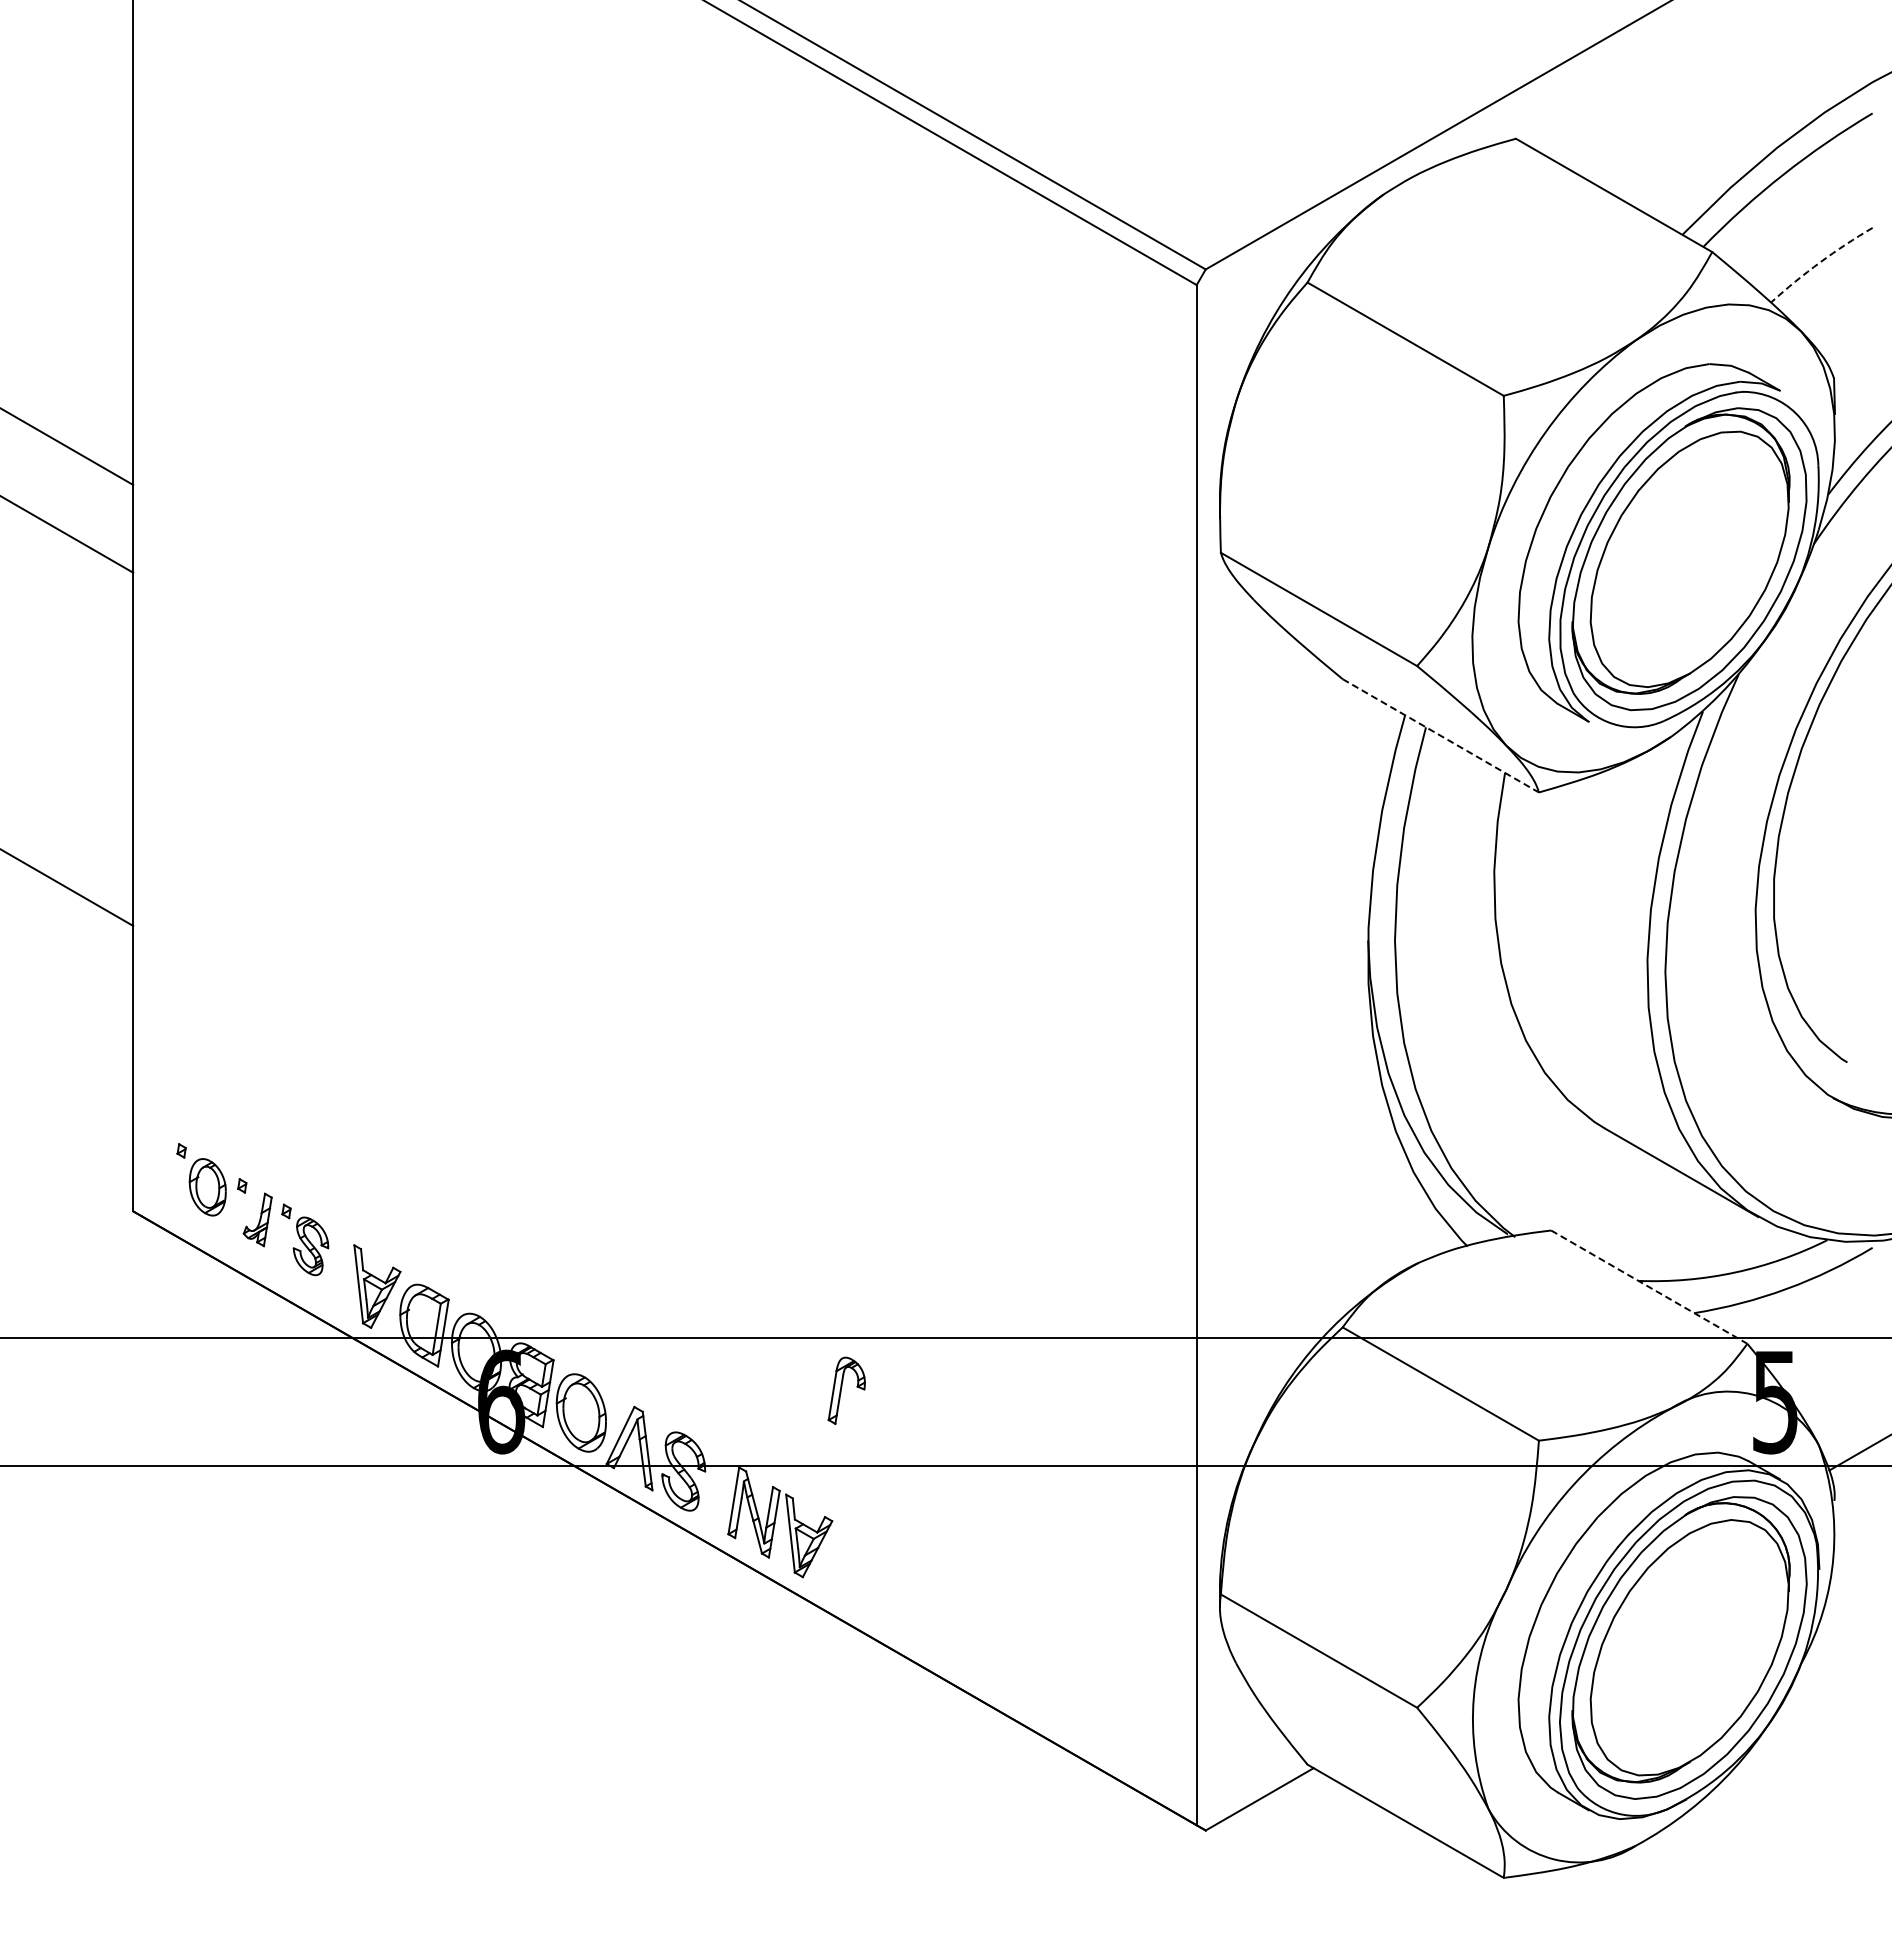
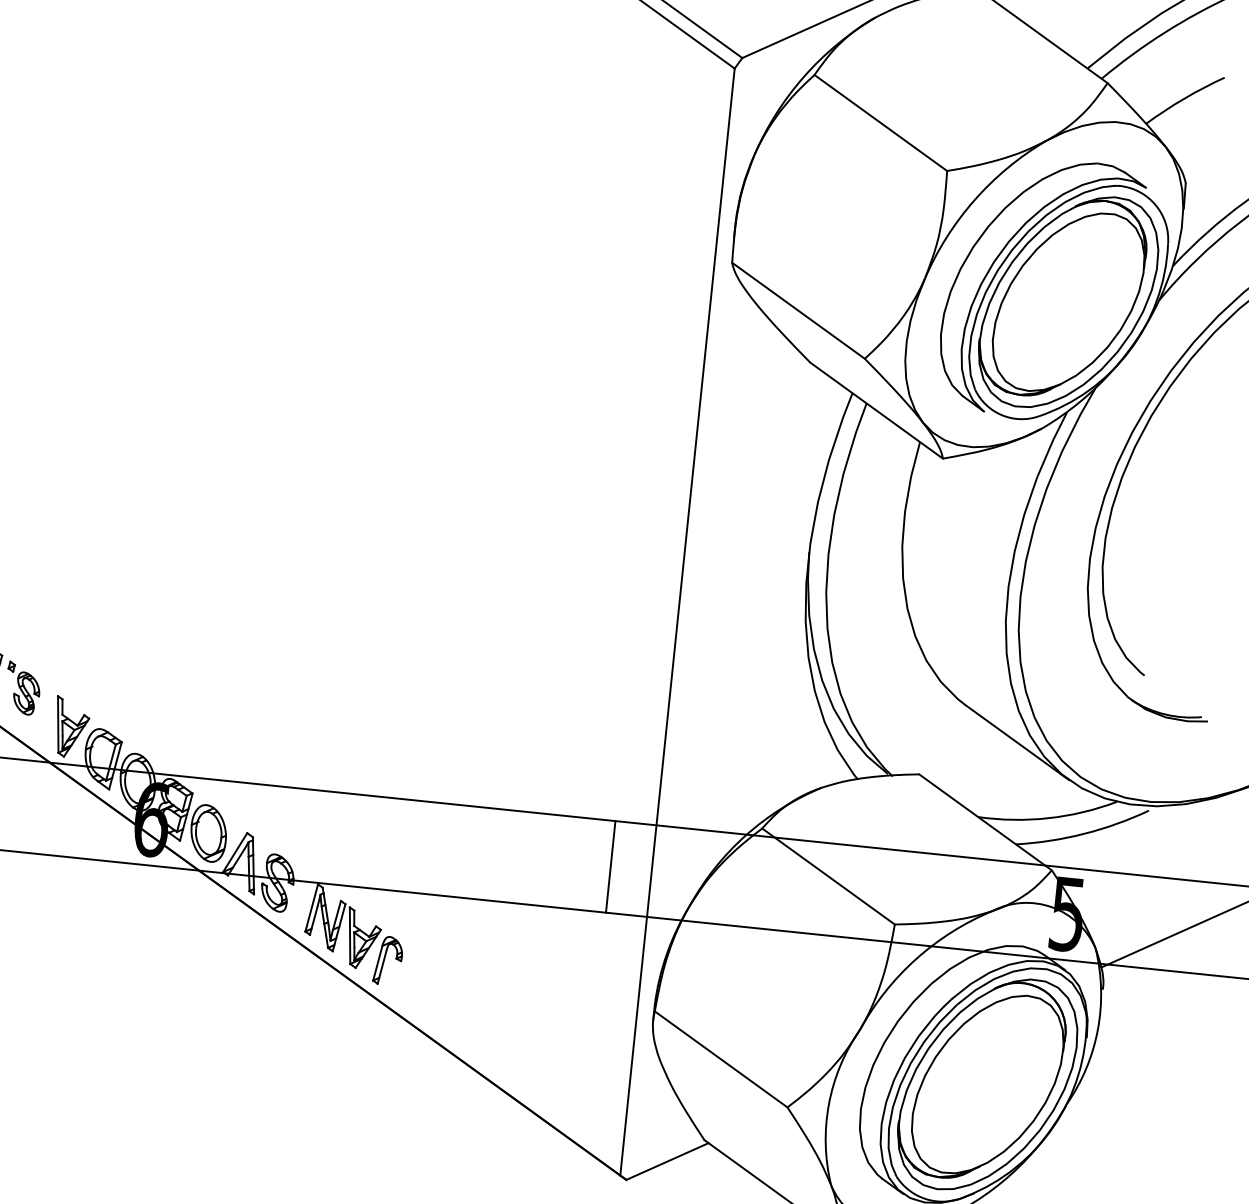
arc: (1820, 262) -> (1184, 98), dashed -> solid
line: (1441, 736) -> (877, 411), dashed -> solid
line: (1649, 1287) -> (985, 822), dashed -> solid
part: (846, 1390) -> (388, 960), moved
line: (1139, 1401) -> (610, 866), added

